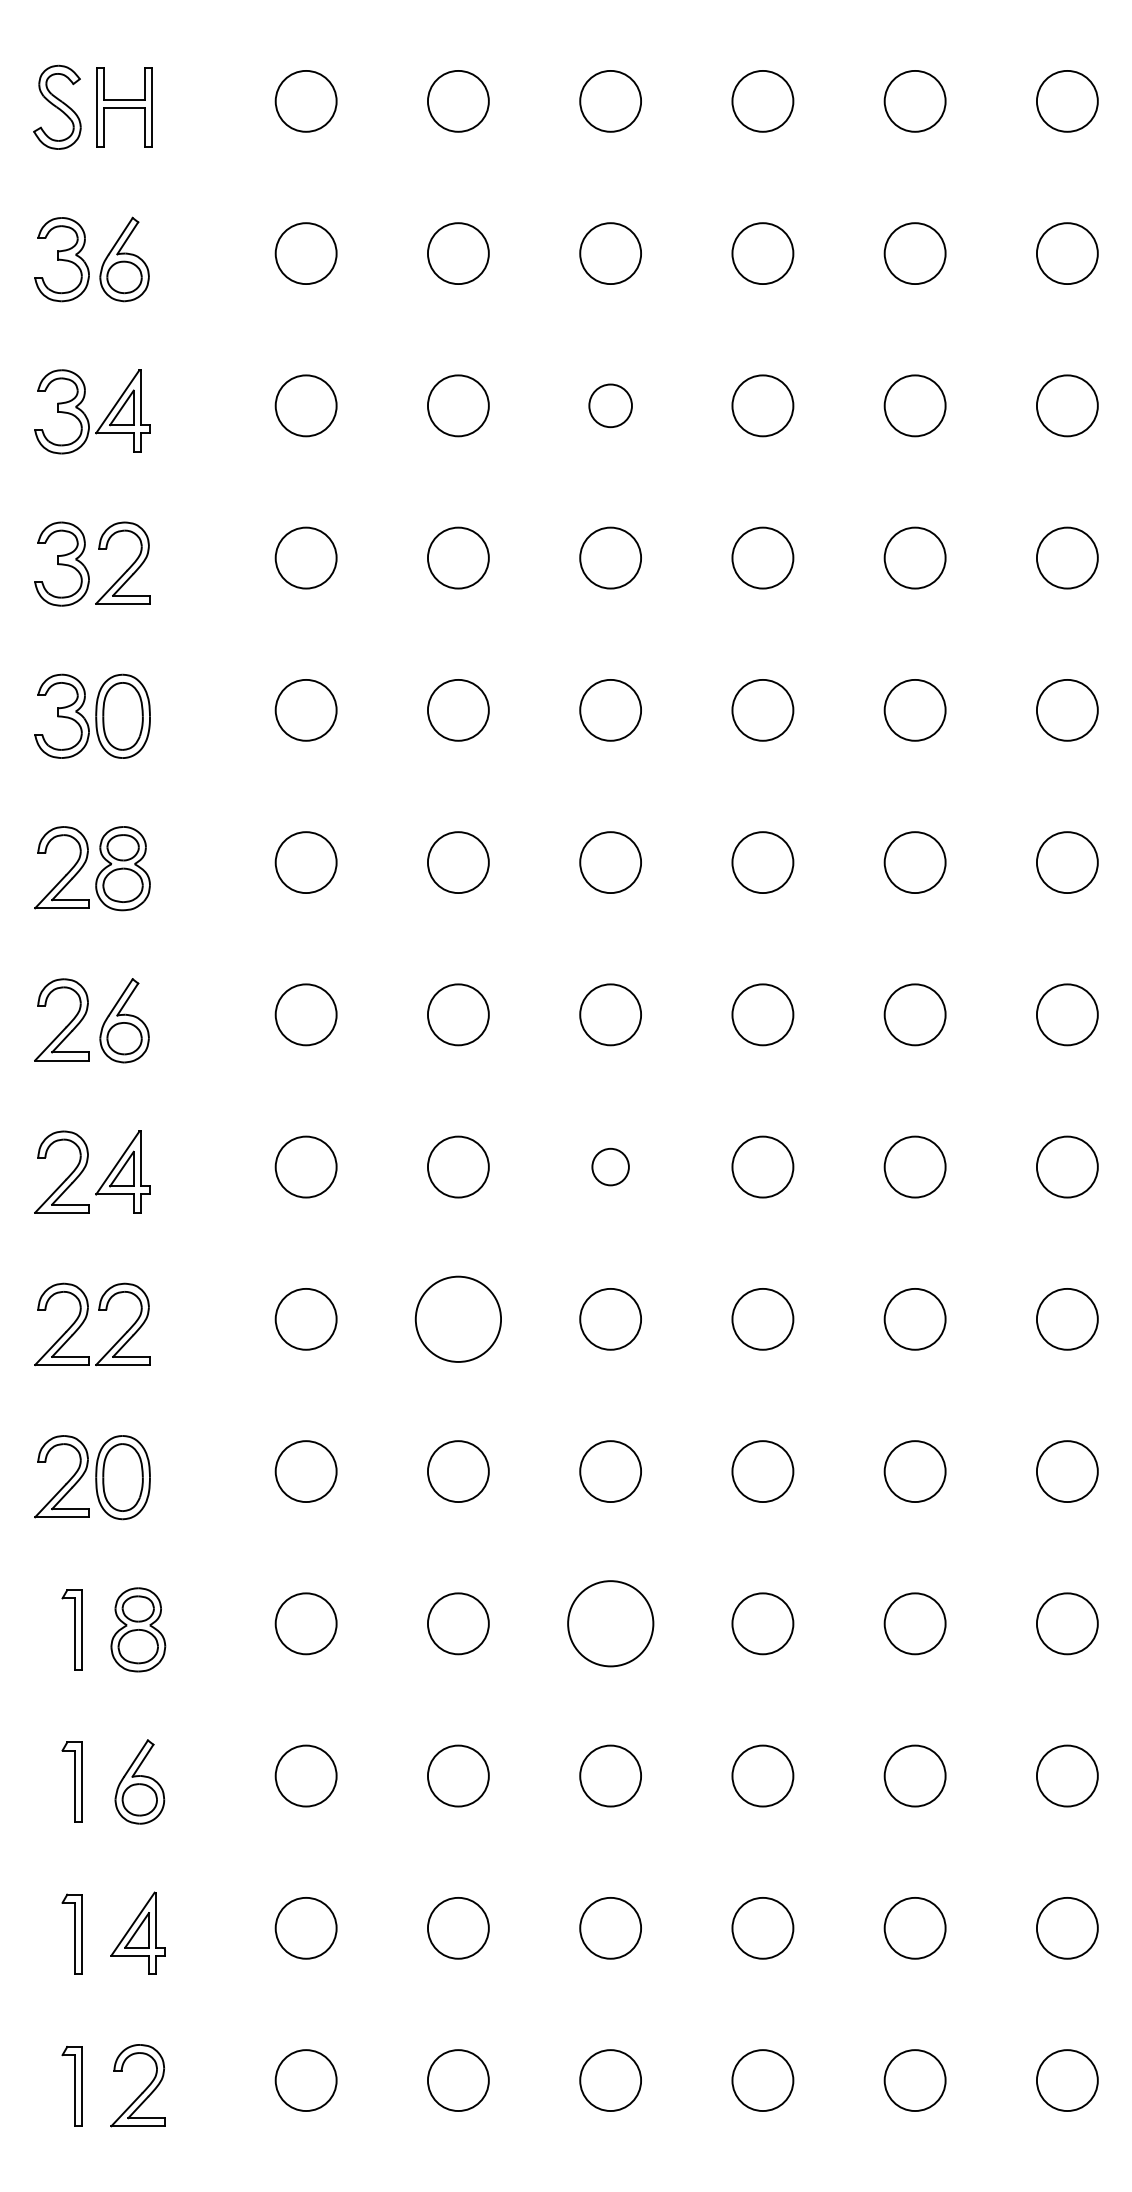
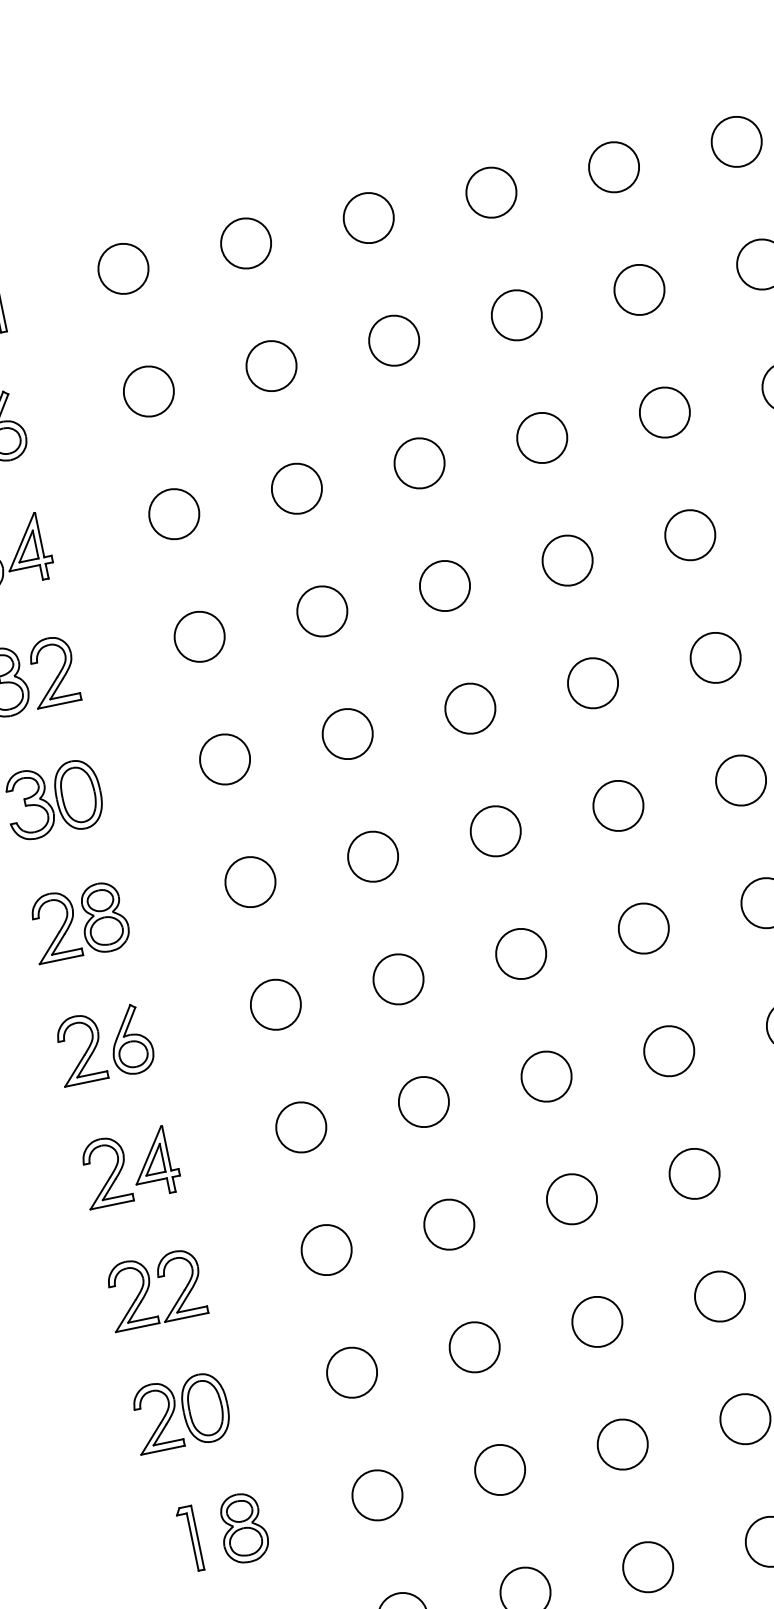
circle: (610, 405) -> (419, 463), size x1.43
circle: (610, 1166) -> (546, 1076), size x1.67
circle: (457, 1318) -> (448, 1224), size x0.71
circle: (610, 1623) -> (622, 1444), size x0.71

